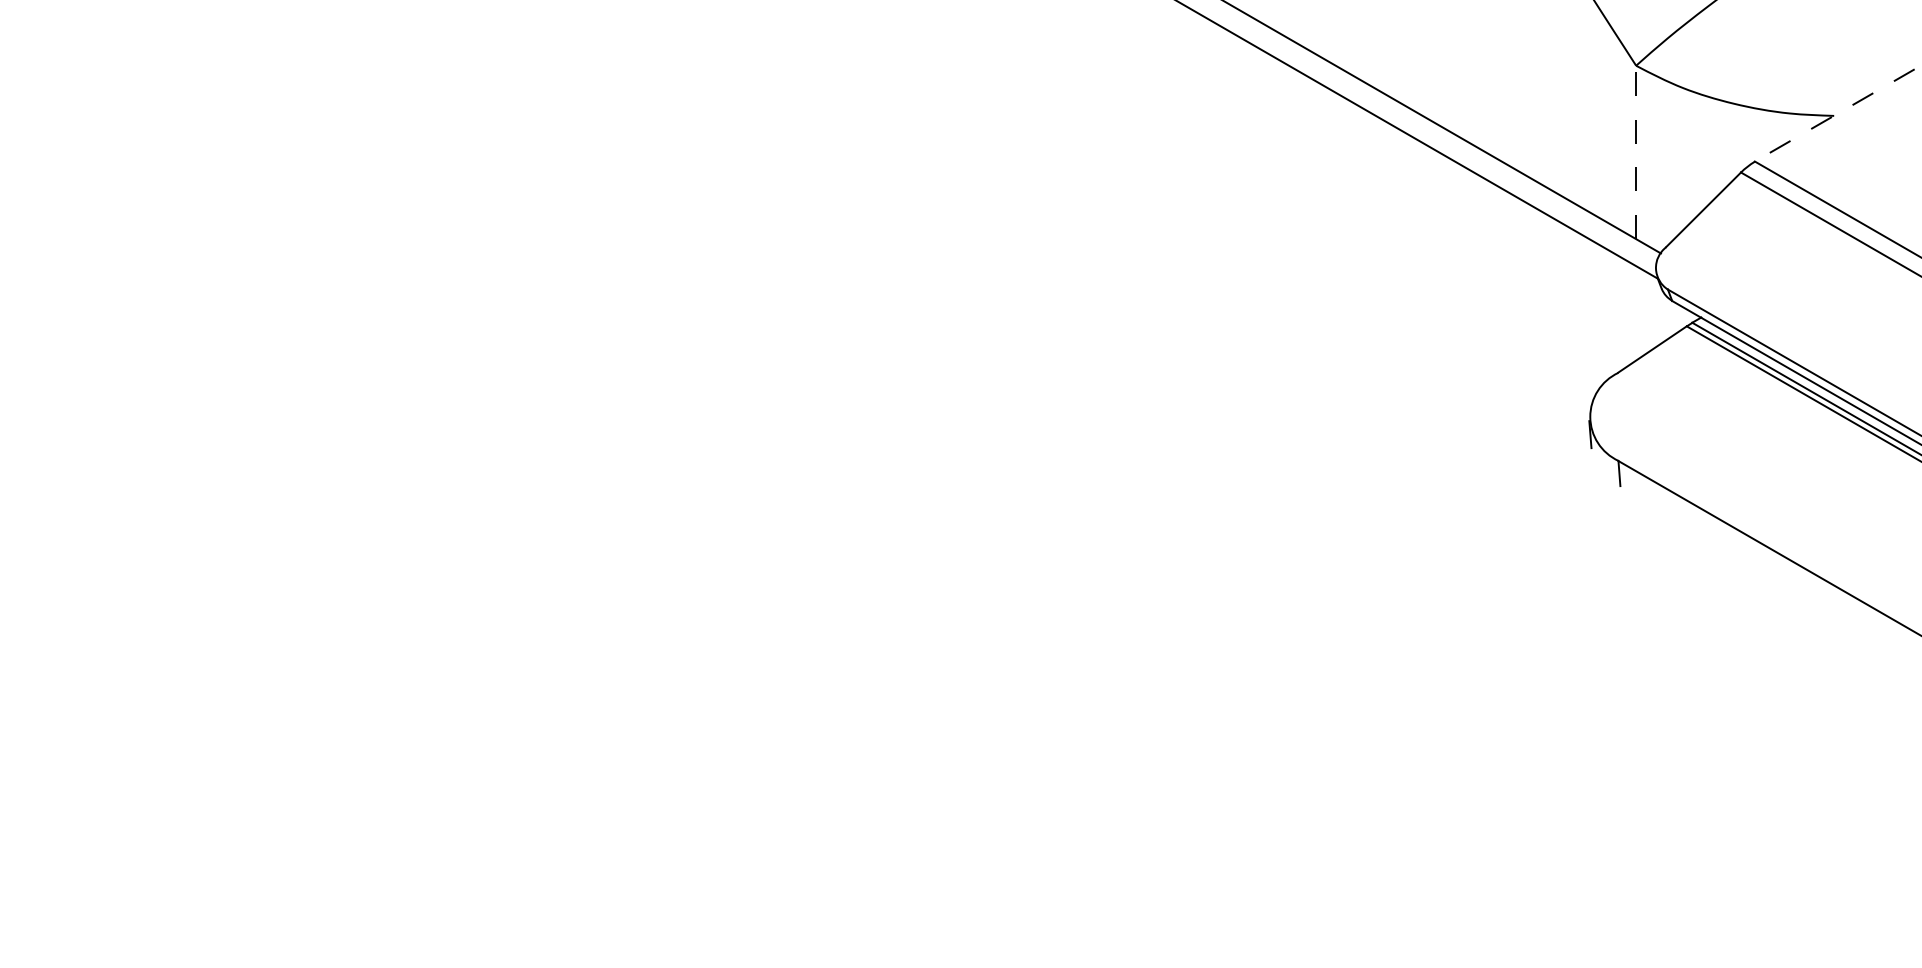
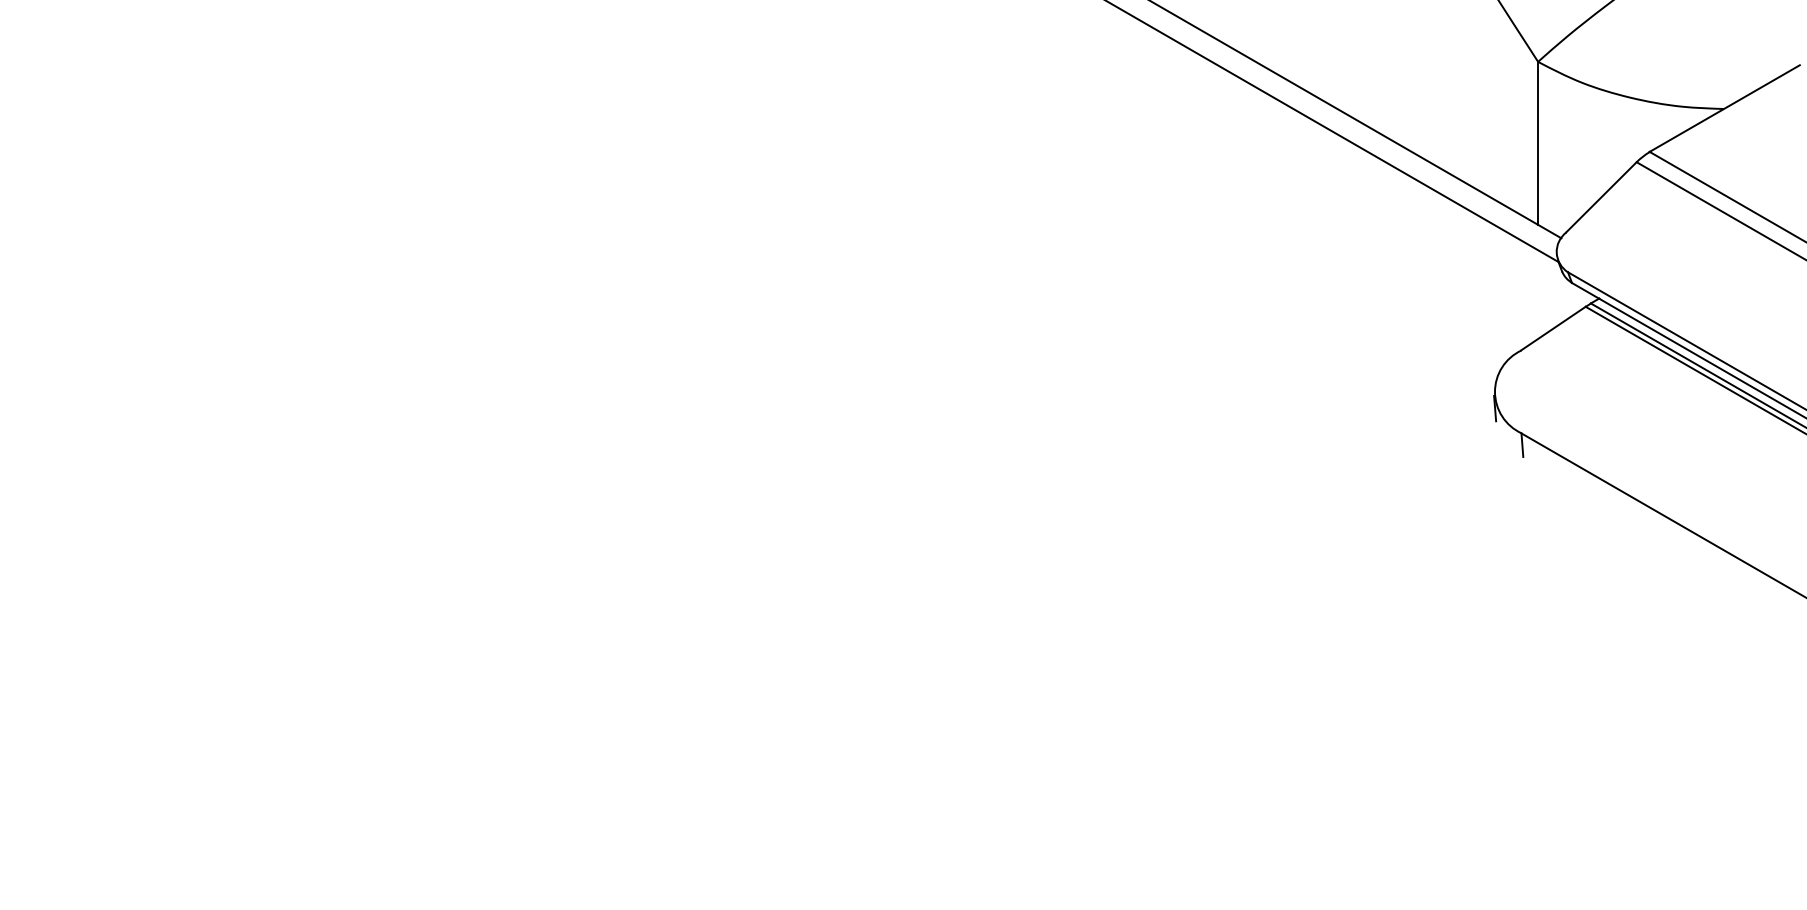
line: (1834, 115) -> (1724, 108), dashed -> solid
line: (1636, 151) -> (1538, 142), dashed -> solid

